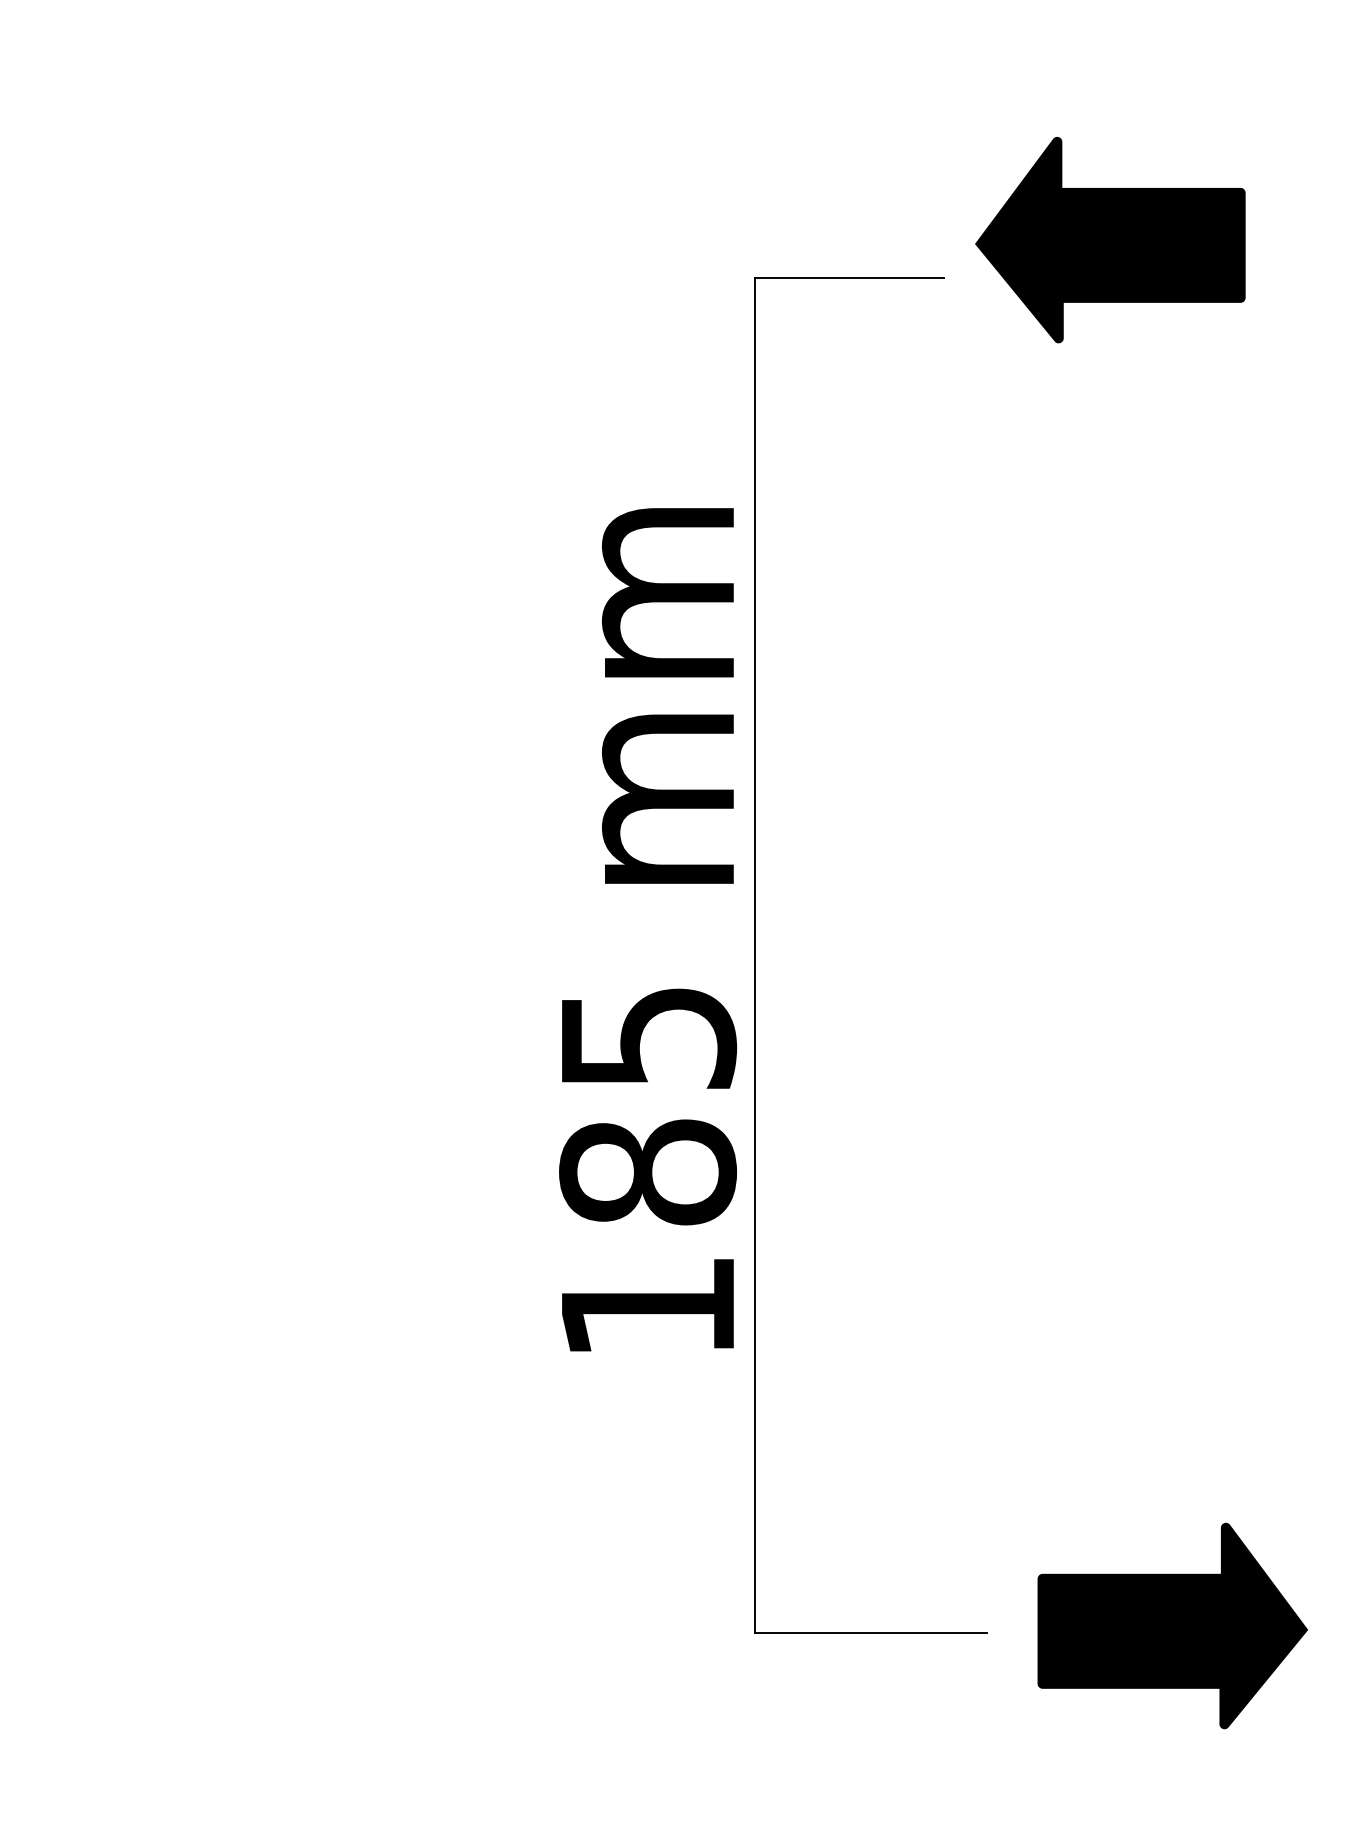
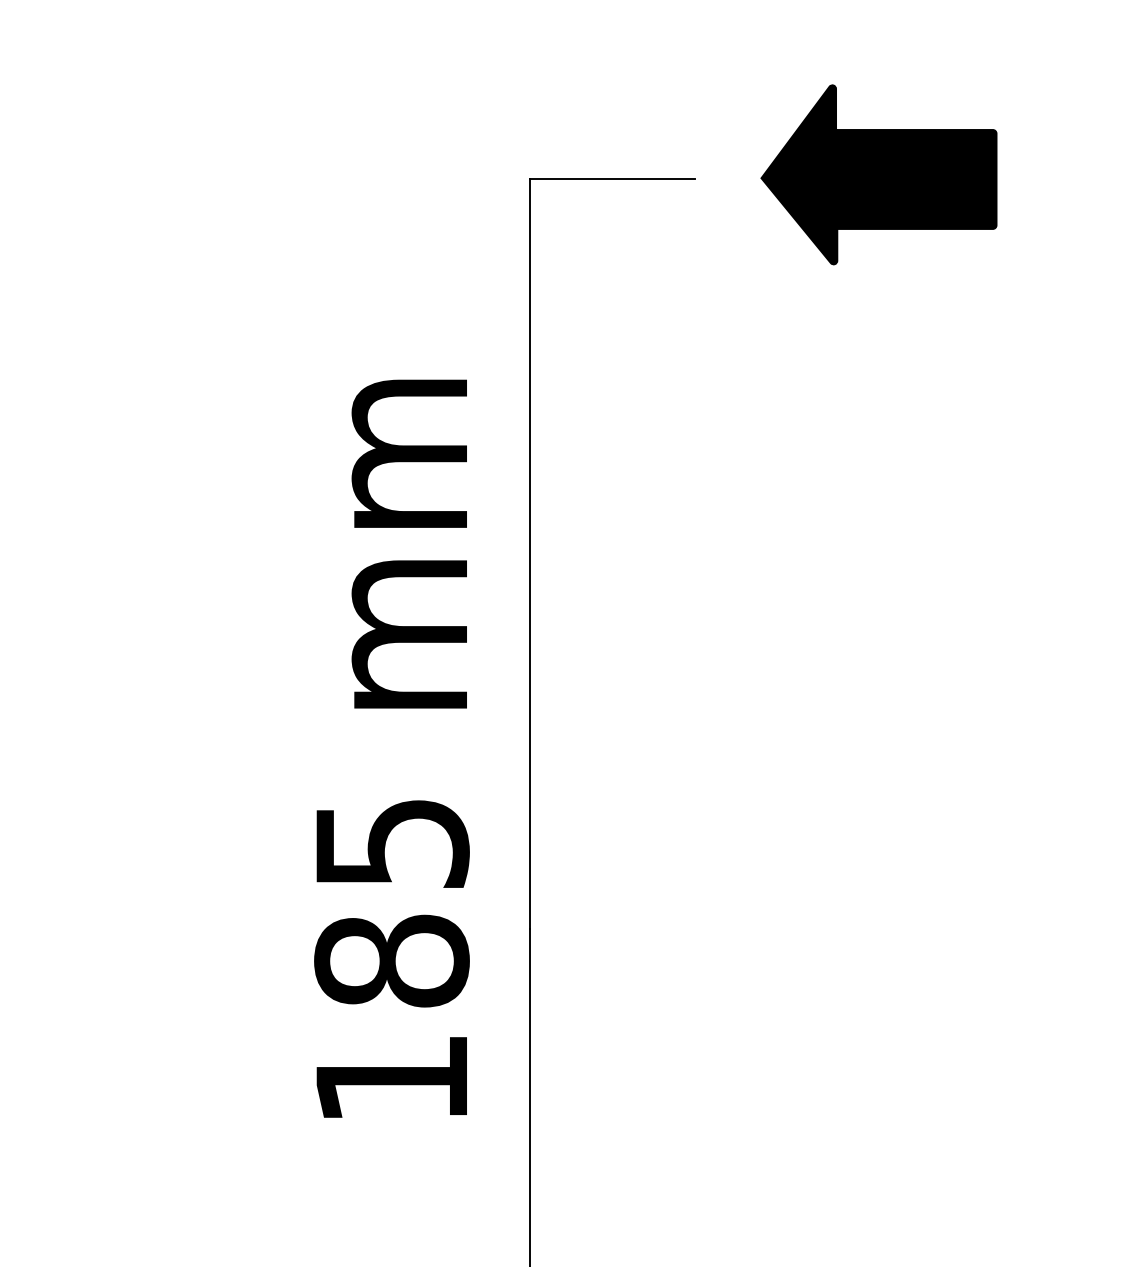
part: (1110, 240) -> (879, 175), moved
text: (648, 929) -> (392, 748), moved

